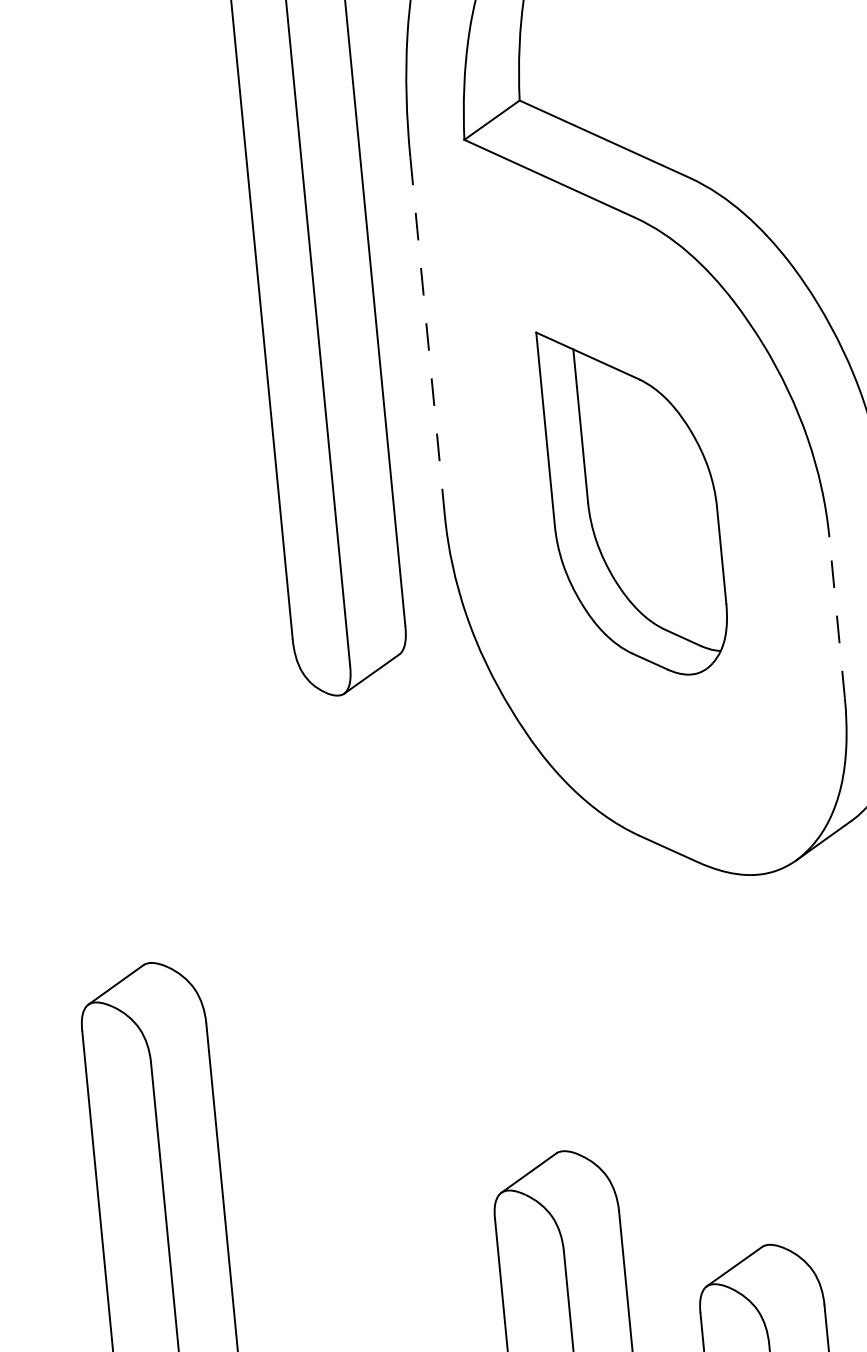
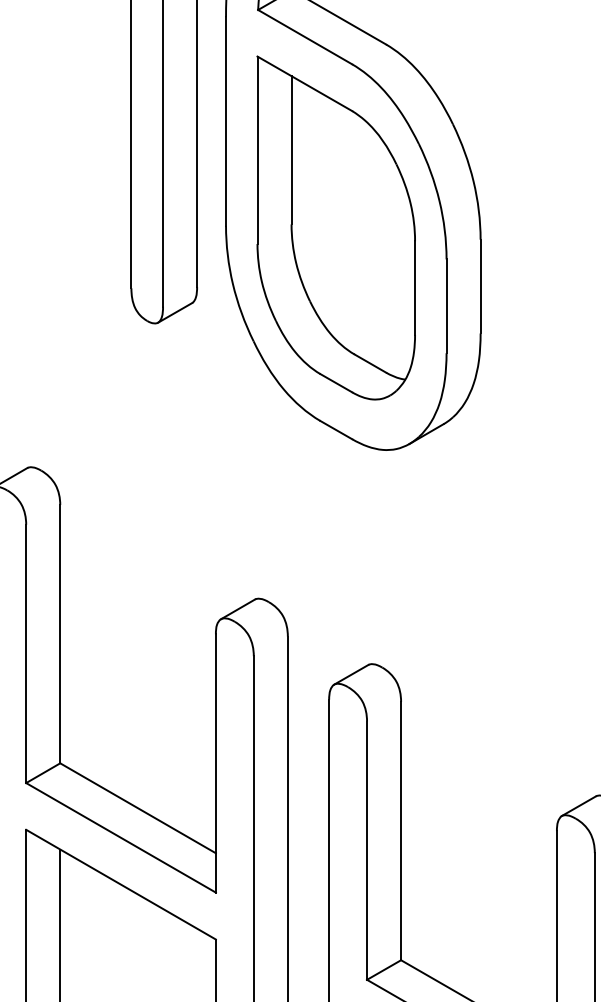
line: (428, 338) -> (226, 122), dashed -> solid
part: (633, 500) -> (335, 227), size x1.67
line: (837, 618) -> (446, 306), dashed -> solid

